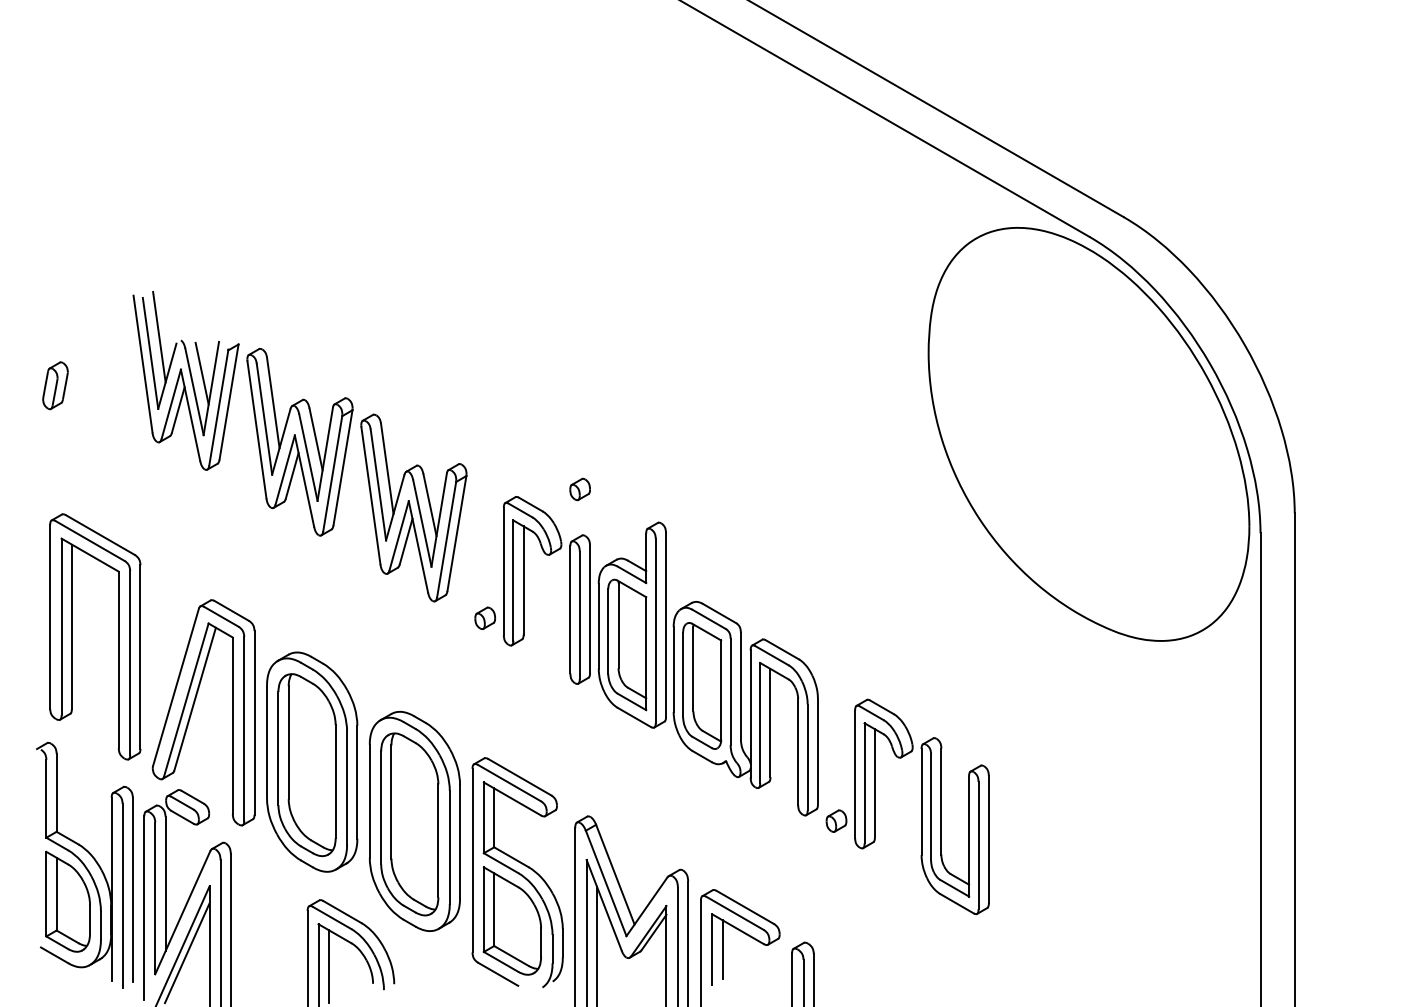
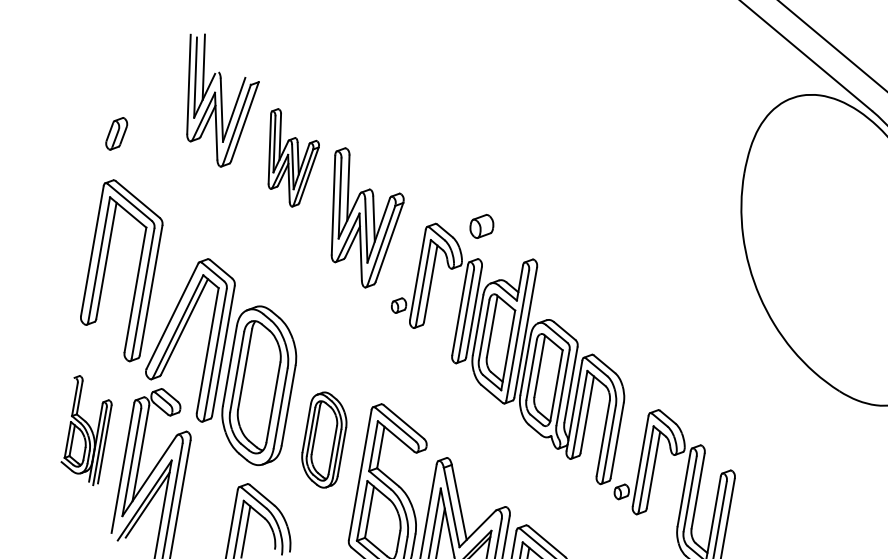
line: (201, 373) -> (229, 98), removed
part: (55, 385) -> (116, 133), moved
part: (299, 442) -> (289, 158), size x0.7
part: (579, 489) -> (481, 226), size x1.6
part: (414, 820) -> (324, 439), size x0.6
part: (84, 865) -> (85, 430), size x0.6

